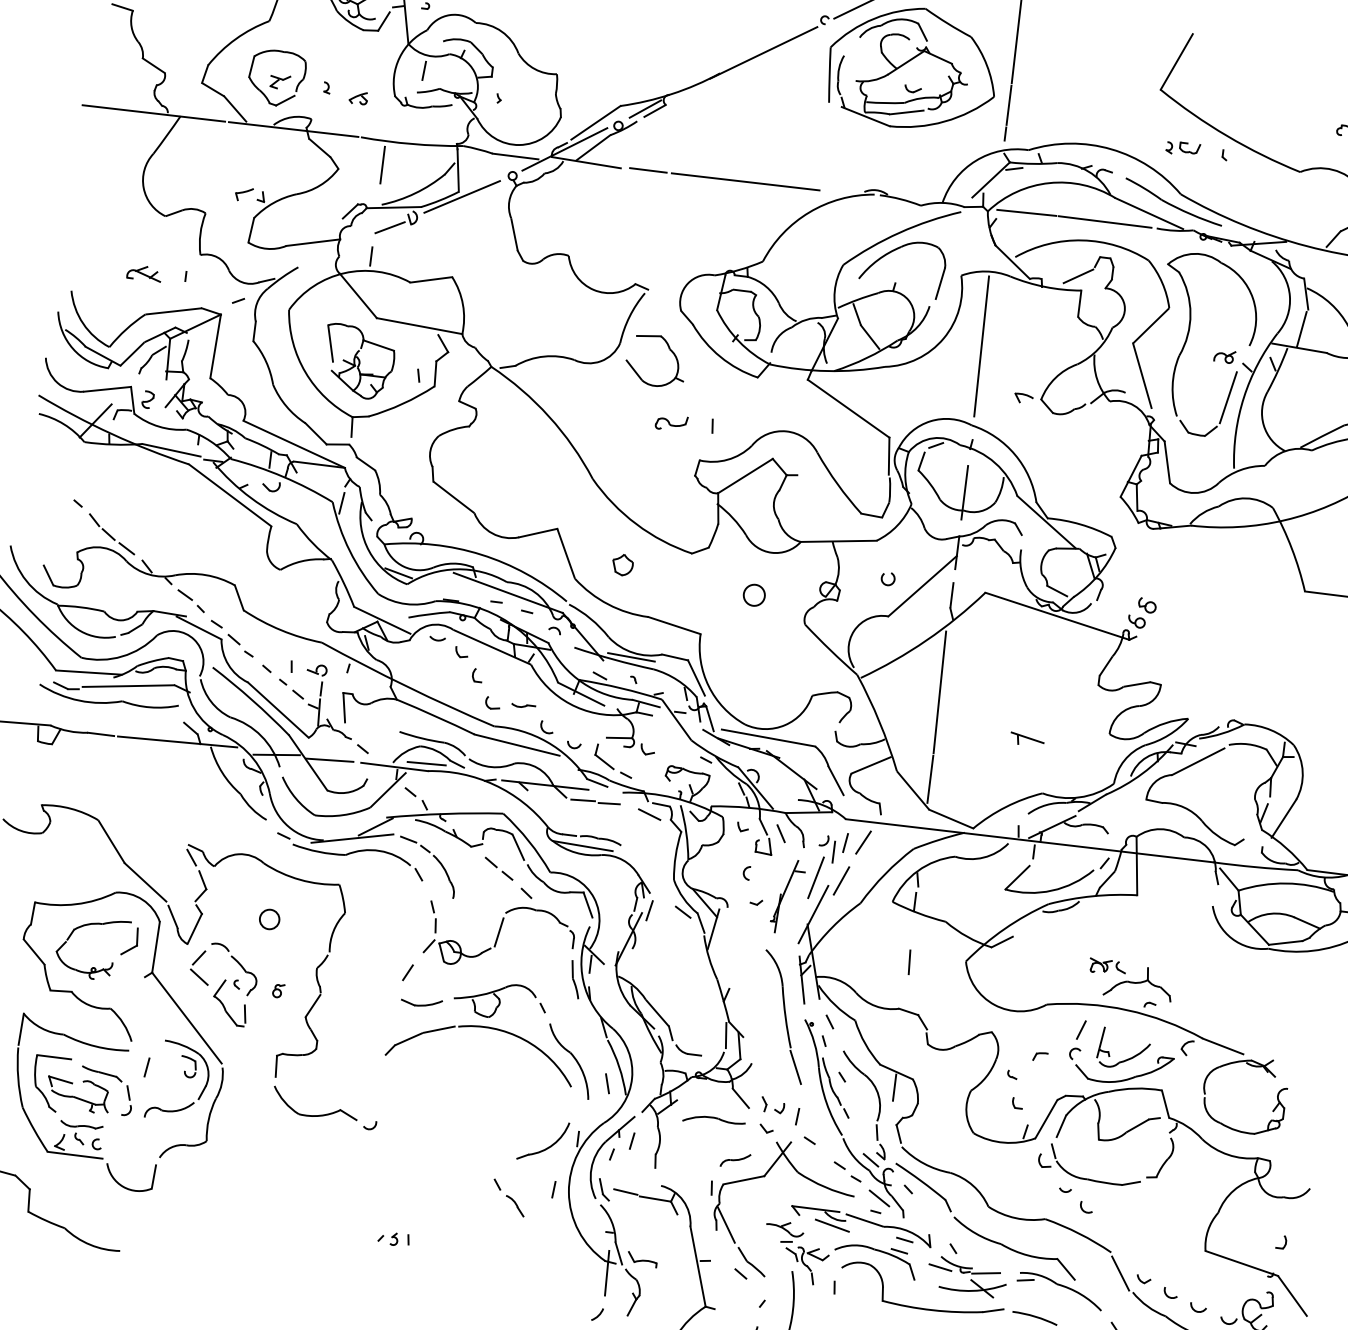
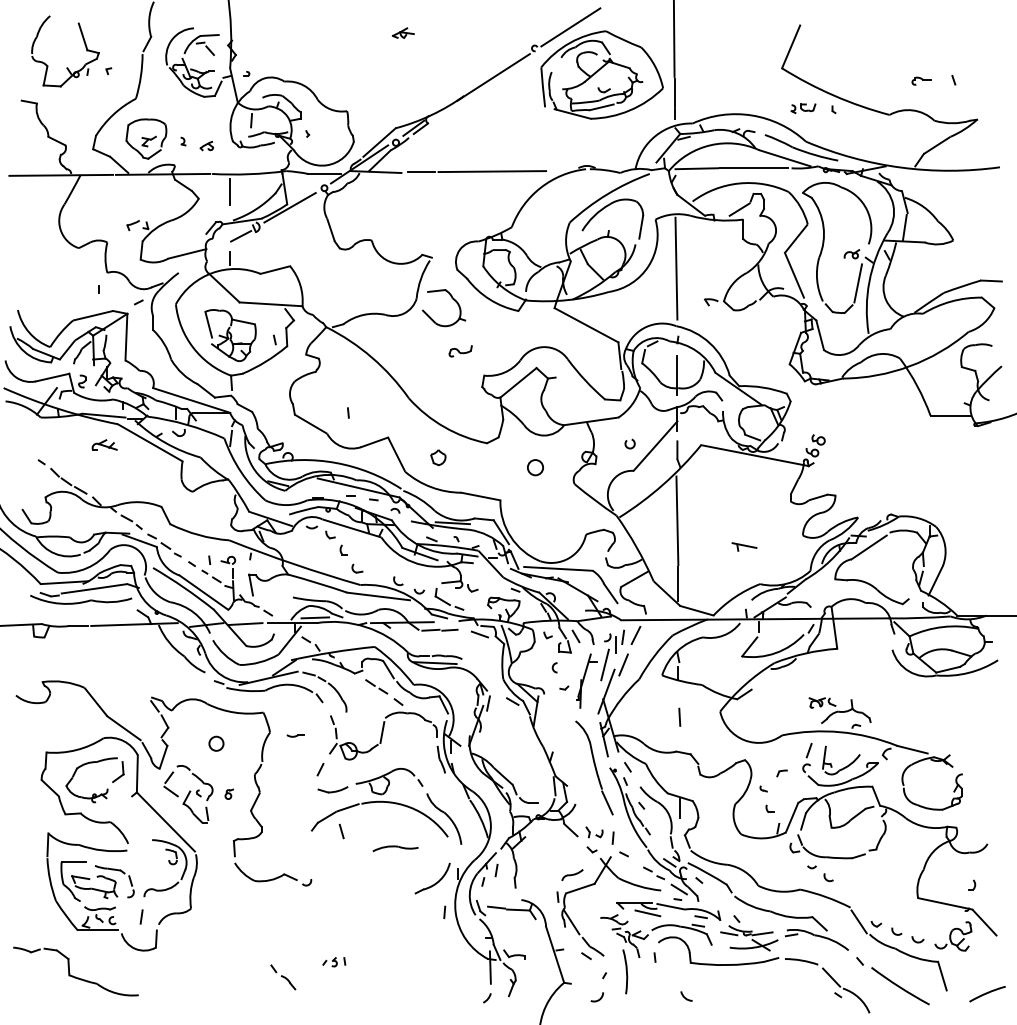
part: (144, 272) -> (104, 444), moved
line: (712, 425) -> (348, 412), moved
part: (523, 705) -> (295, 735), moved
line: (146, 1066) -> (141, 916), moved
line: (607, 1083) -> (341, 831), moved
part: (713, 1120) -> (395, 848), moved
part: (509, 1198) -> (283, 977), moved

